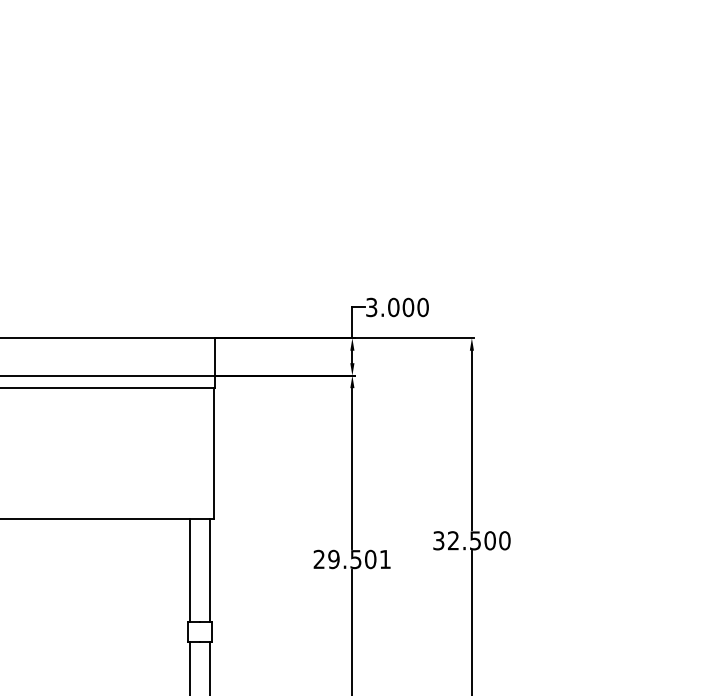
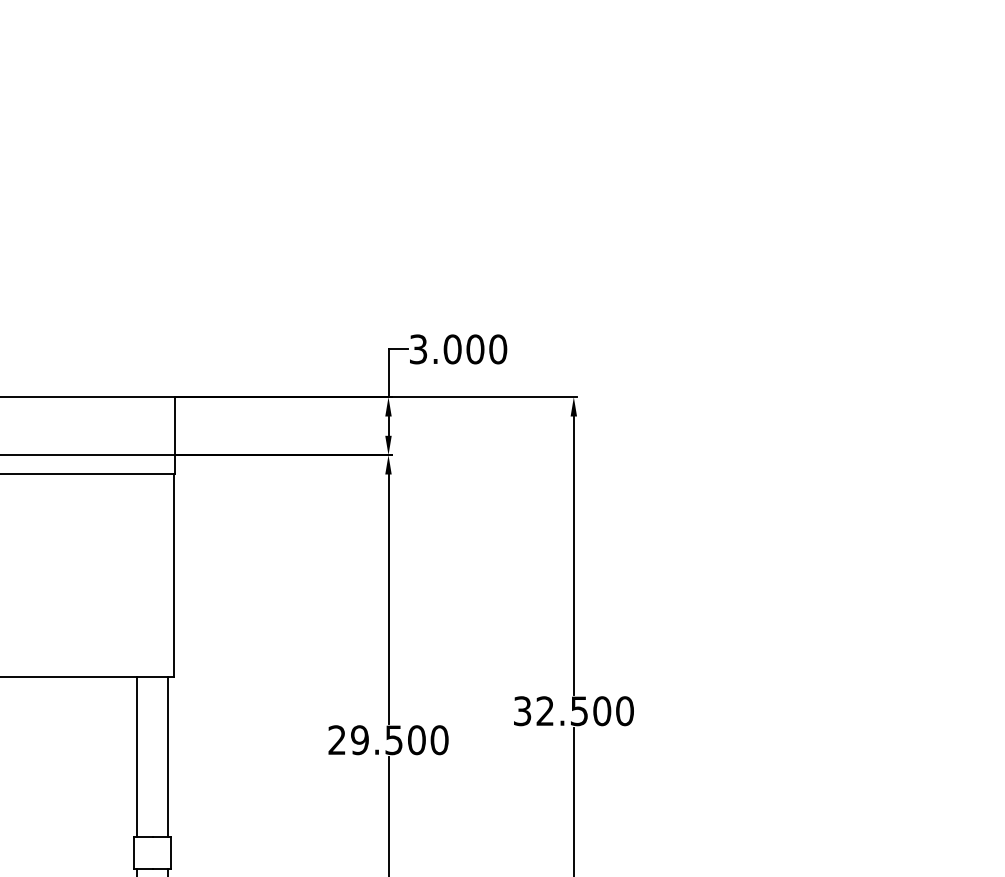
text: (385, 559) -> (439, 740), 29.501 -> 29.500

